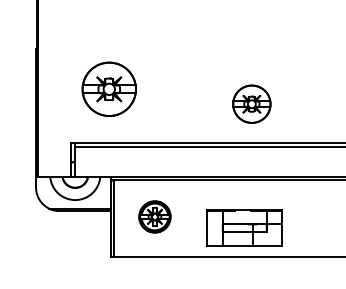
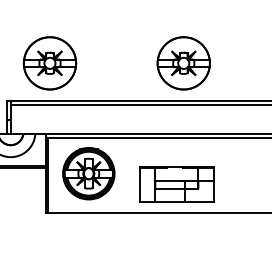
part: (108, 88) -> (49, 62), moved
part: (251, 103) -> (183, 62), size x1.43
part: (154, 216) -> (88, 173), size x1.67

